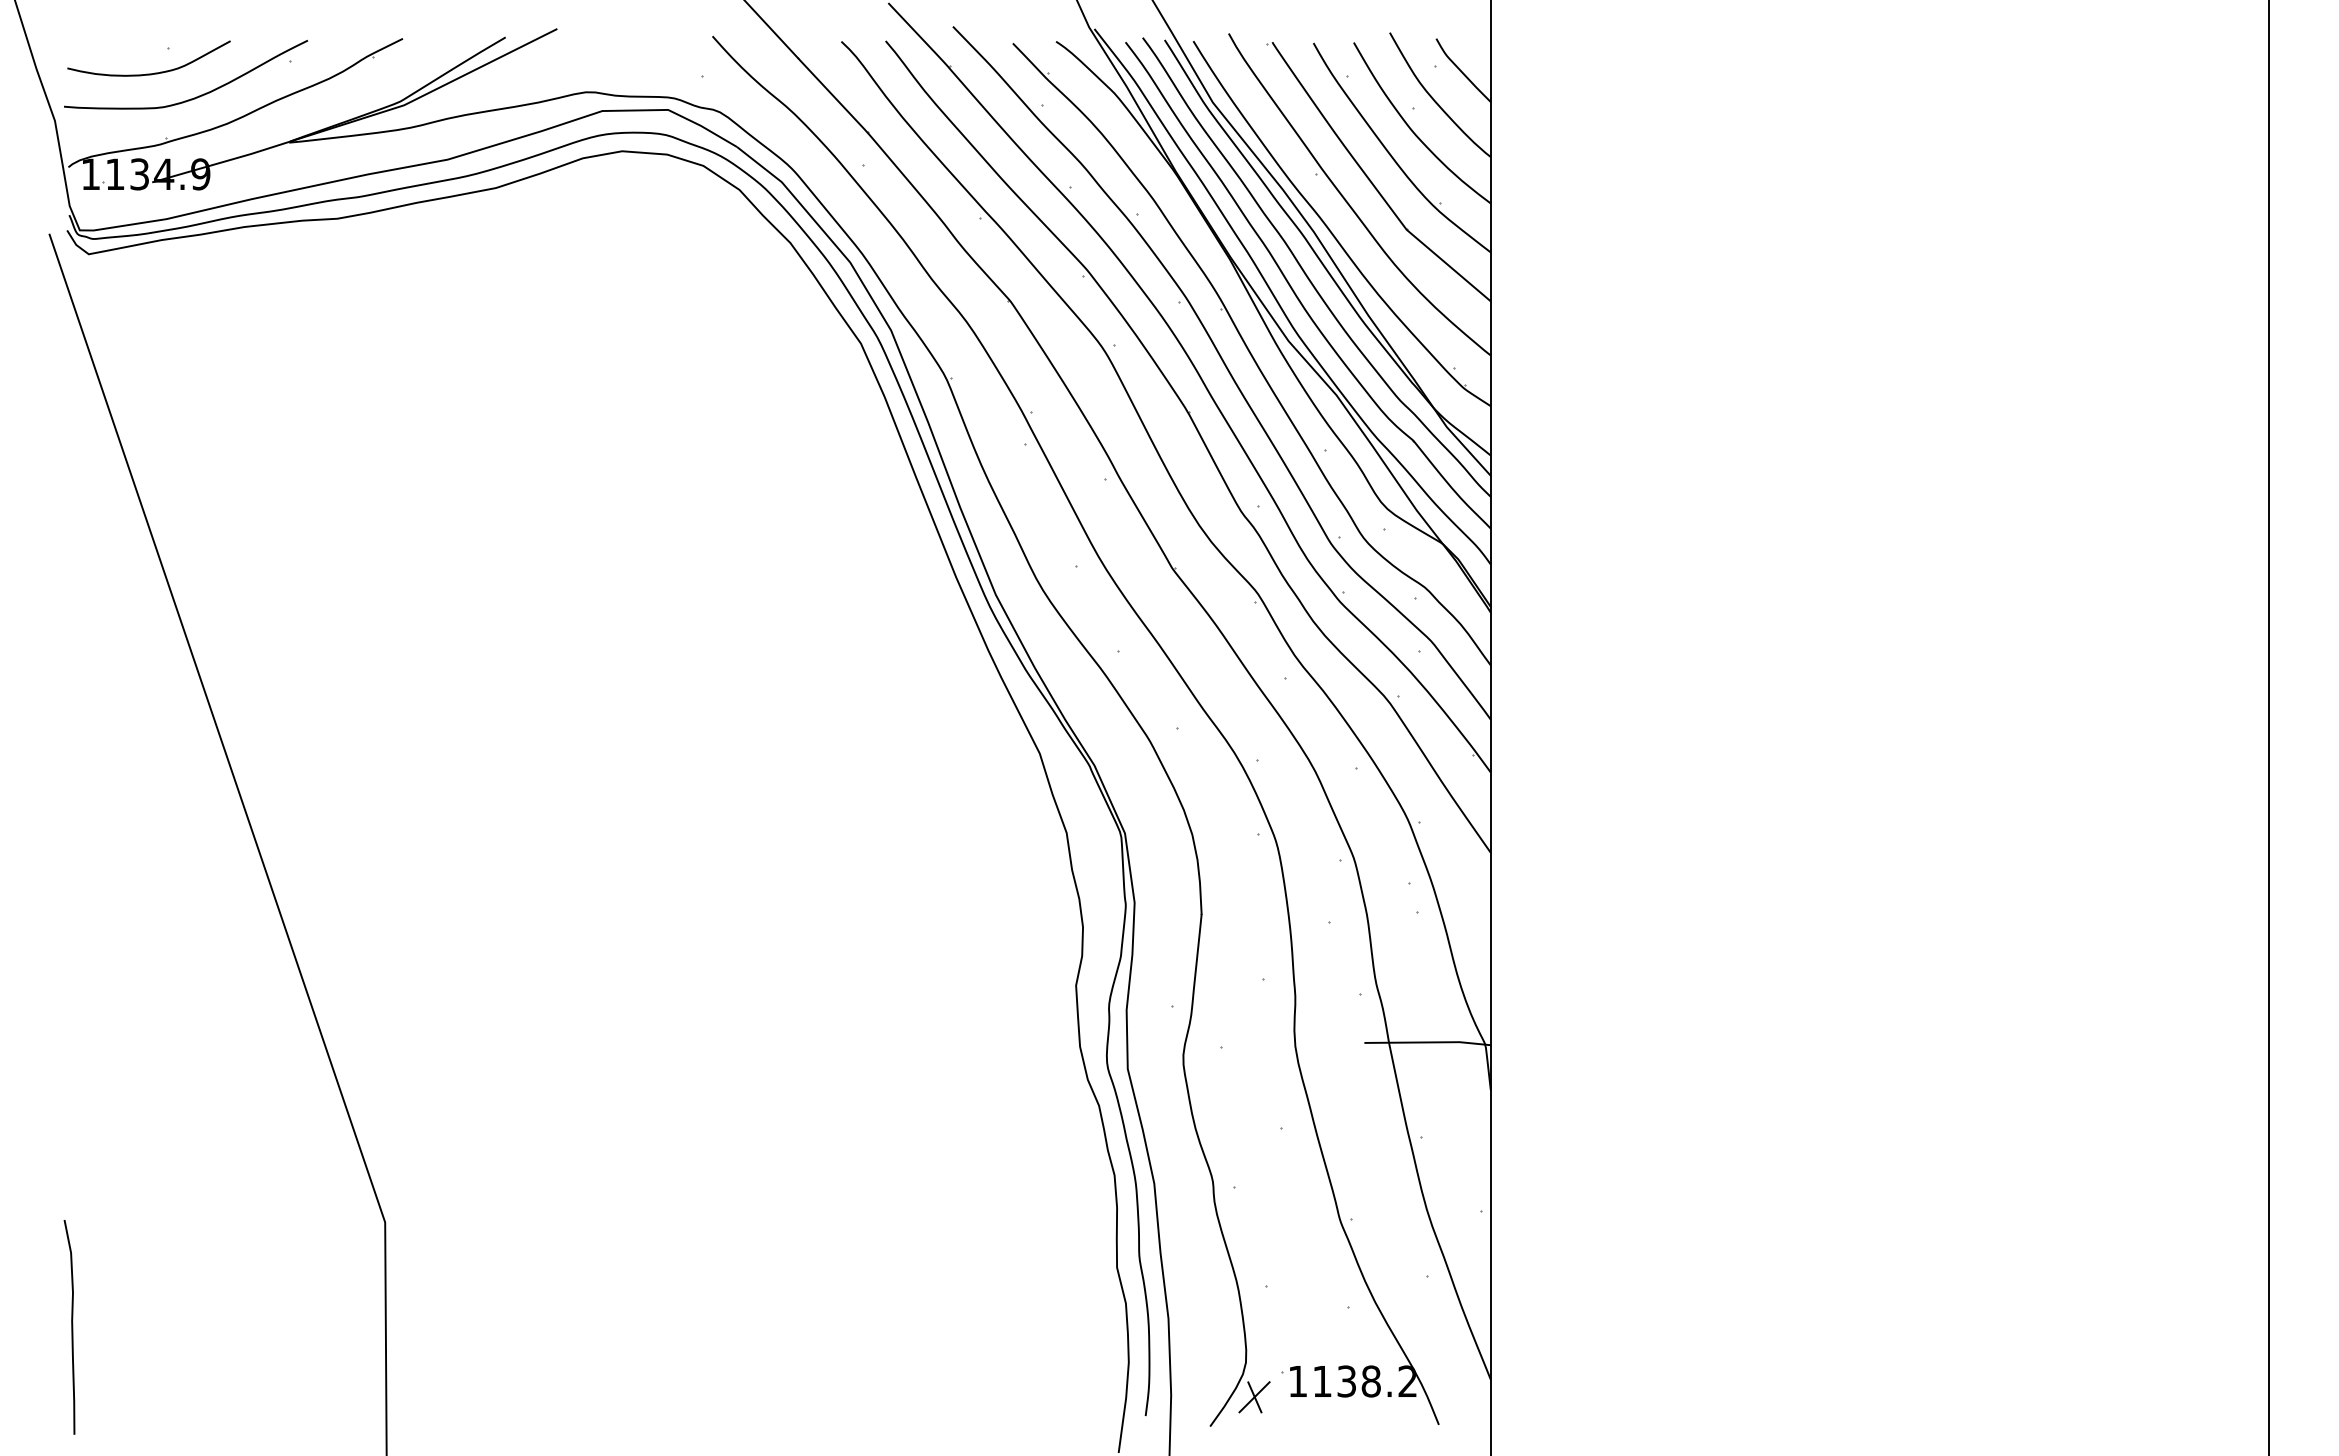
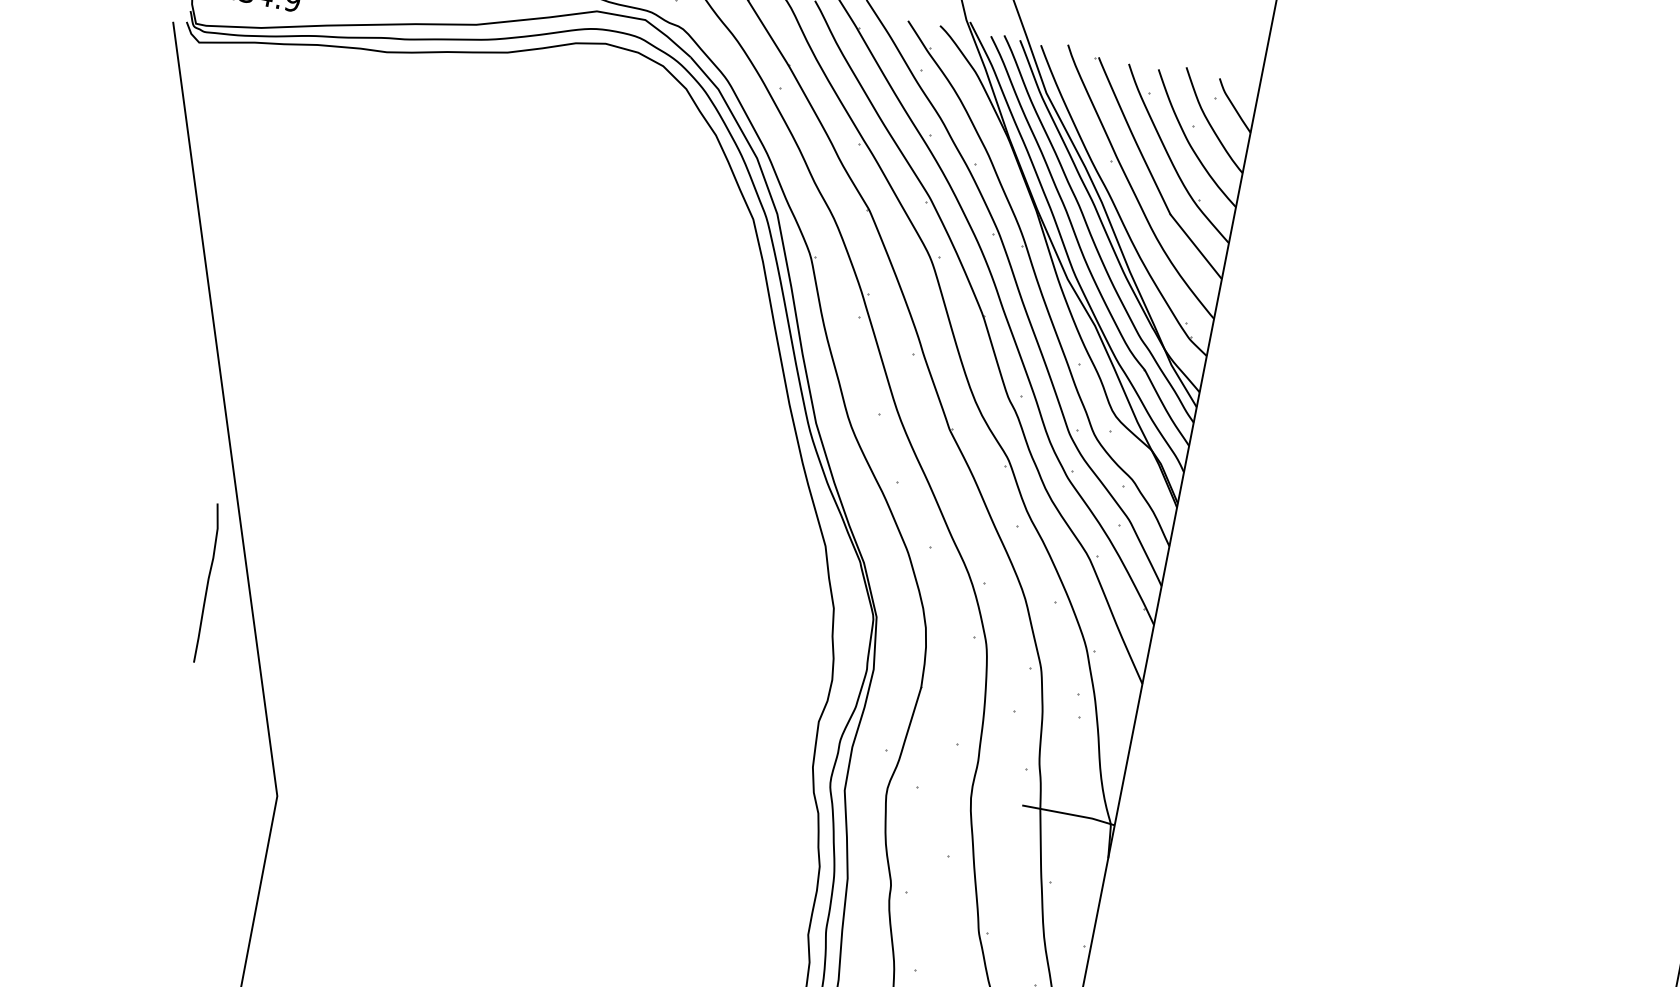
curve: (71, 1327) -> (207, 583), moved

